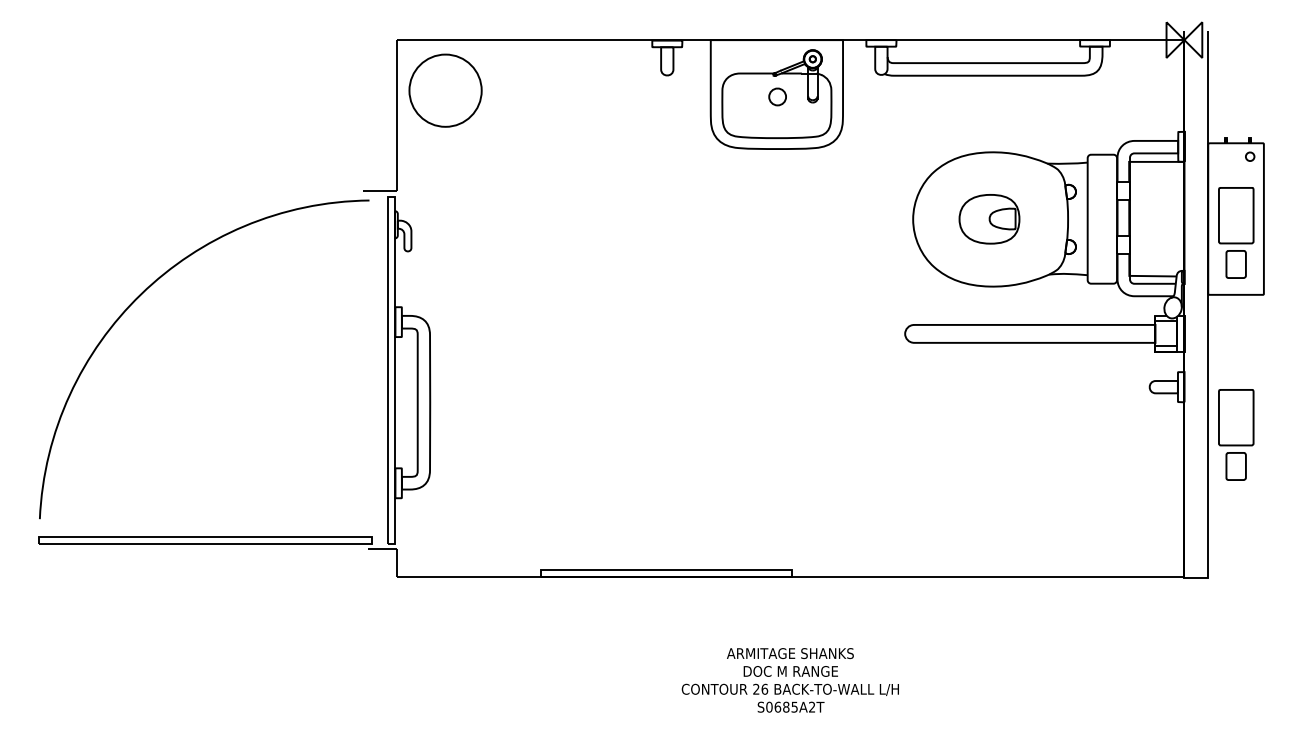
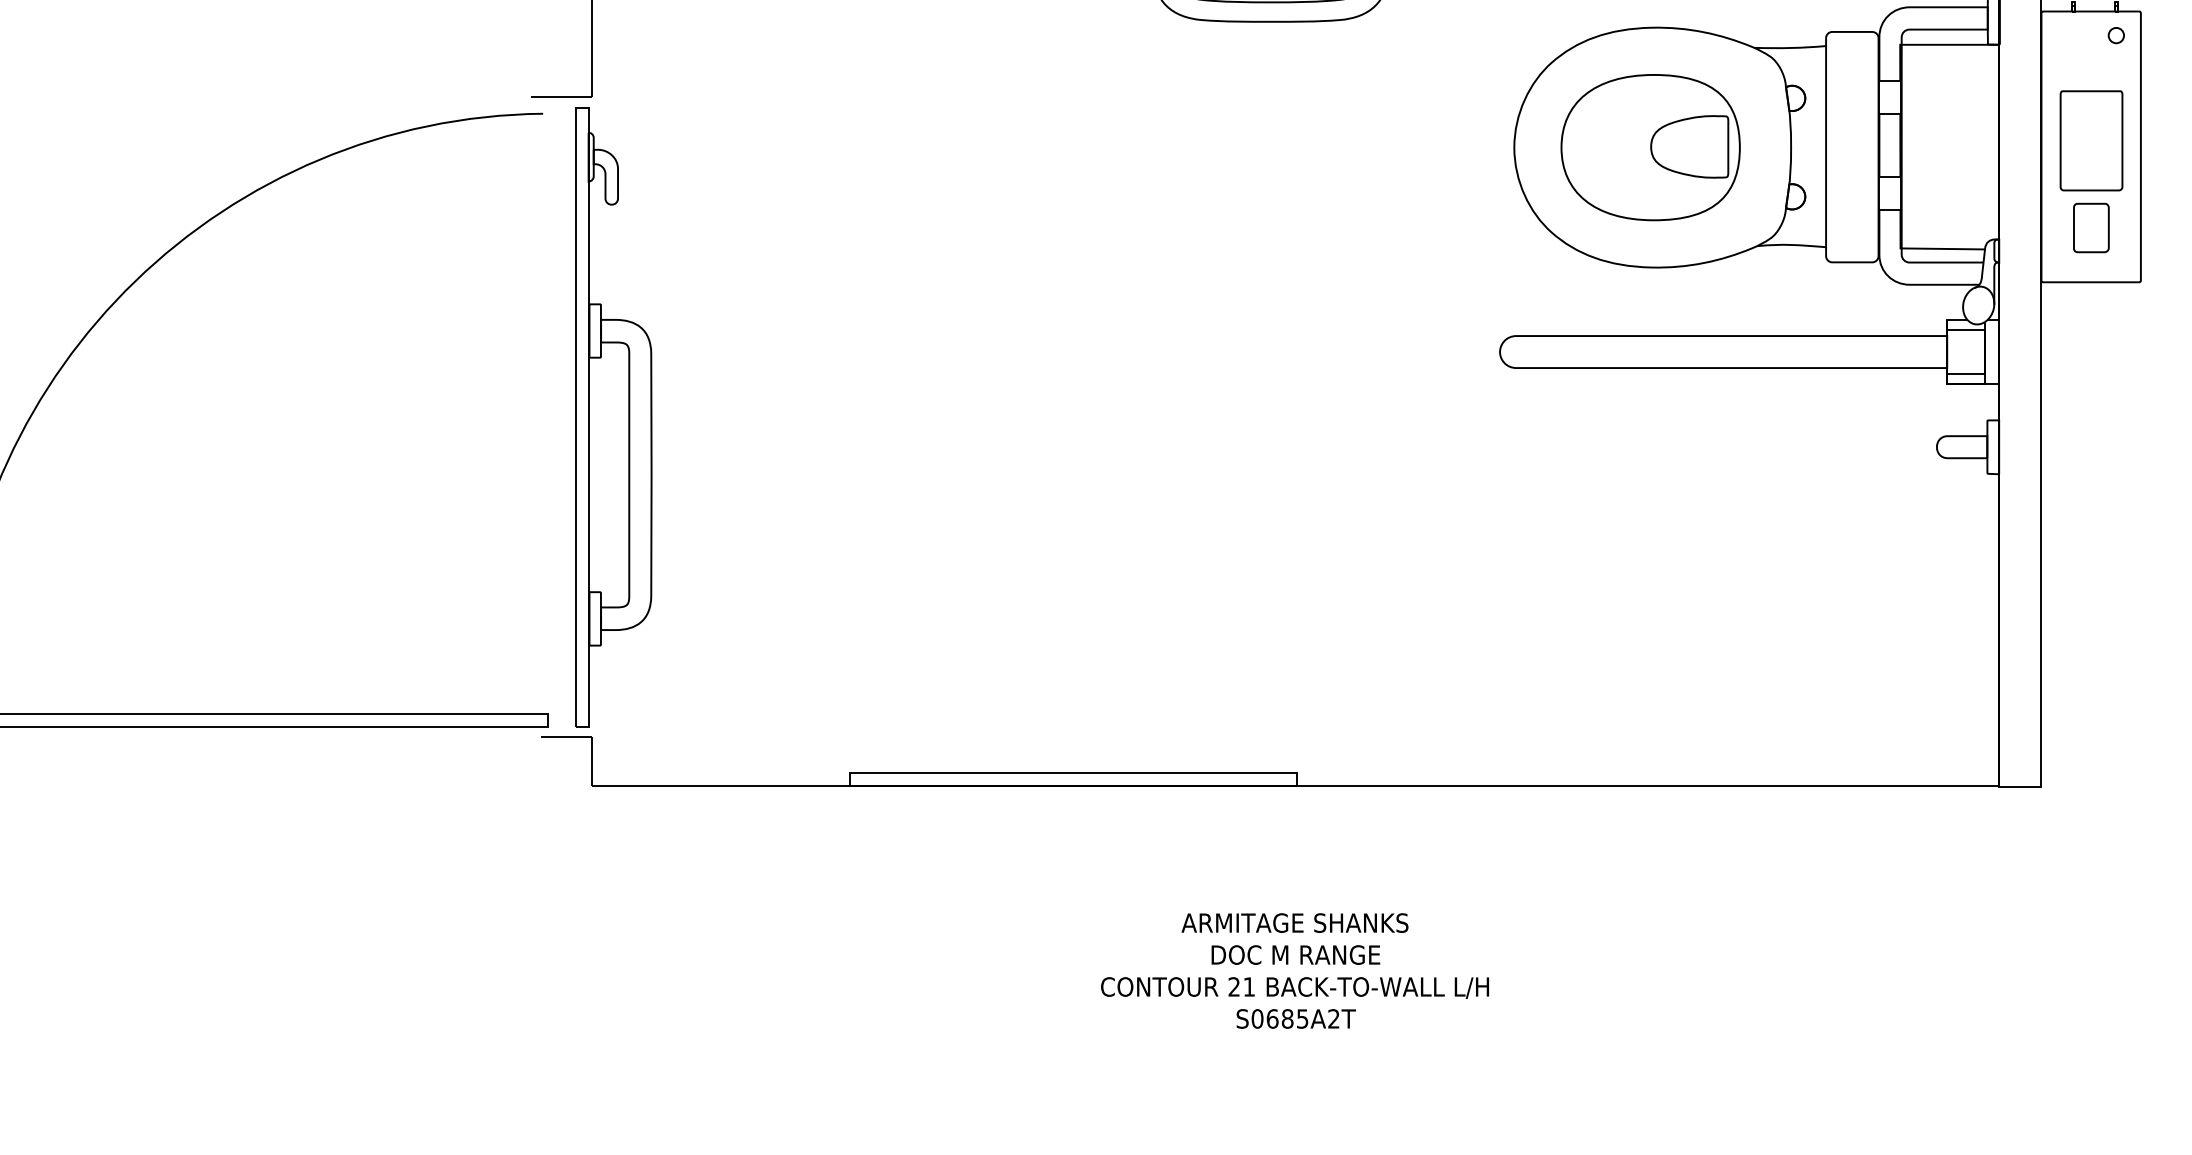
part: (989, 218) -> (1650, 145), size x1.67
part: (1236, 434) -> (2091, 531), removed
text: (764, 688) -> (1248, 985), 26 -> 21

